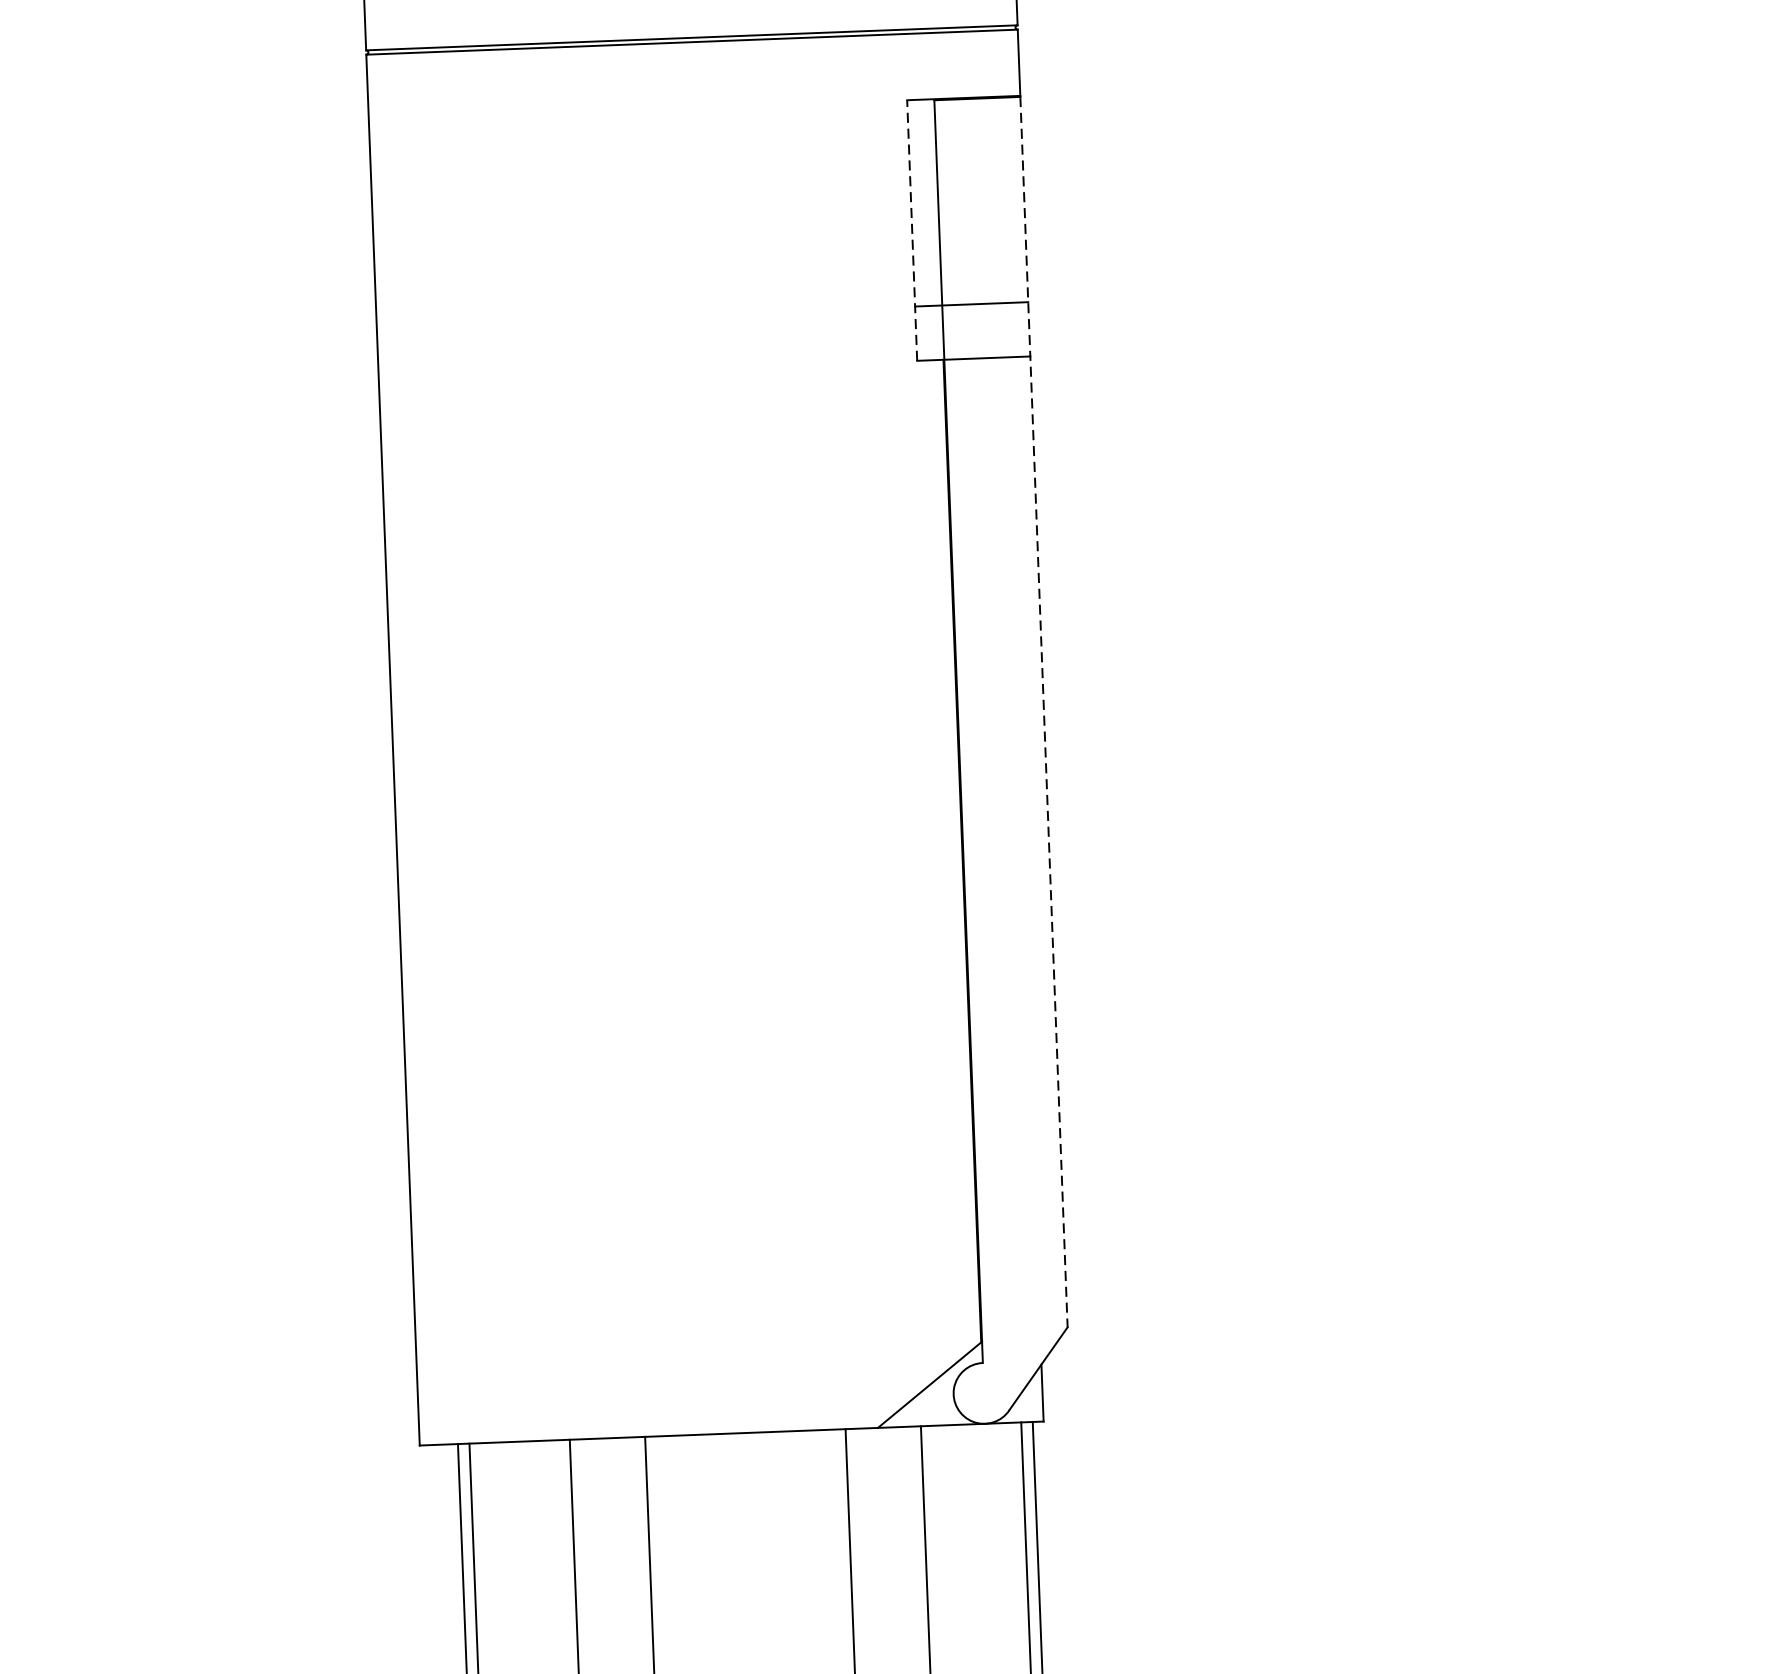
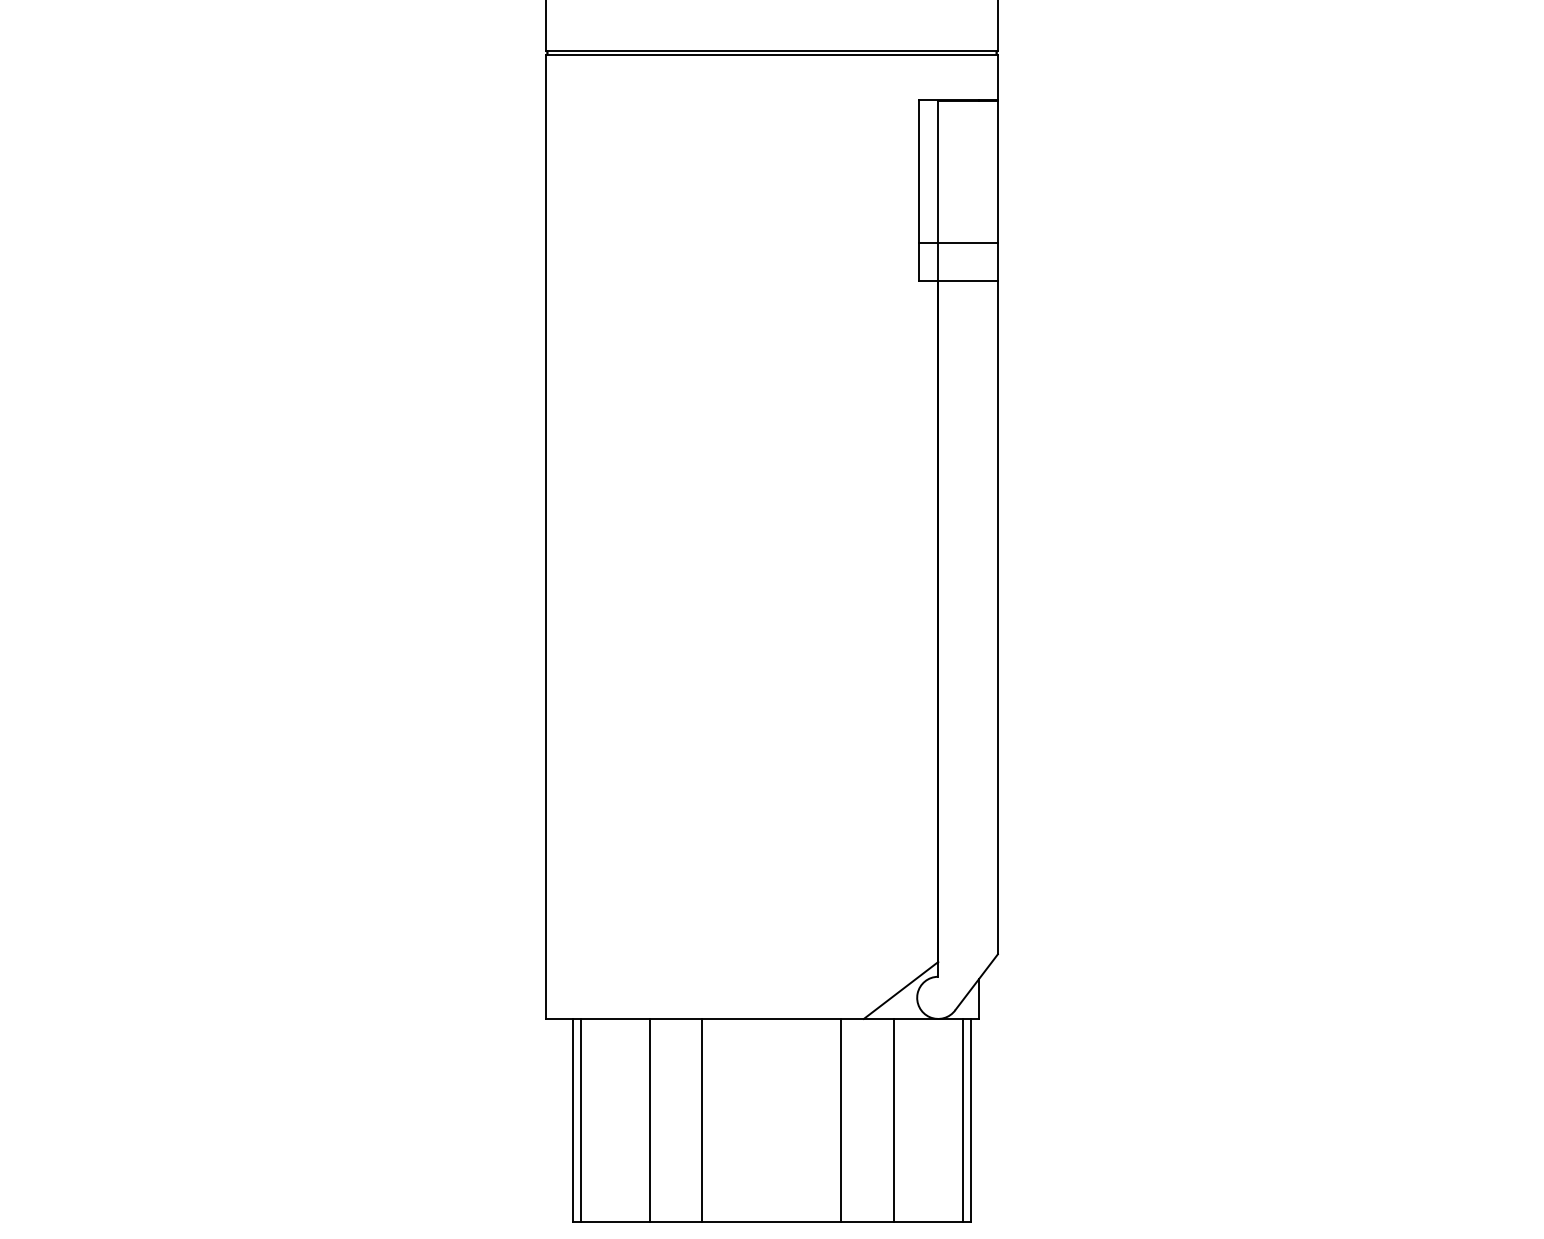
line: (912, 230) -> (919, 190), dashed -> solid
line: (1043, 711) -> (997, 527), dashed -> solid

